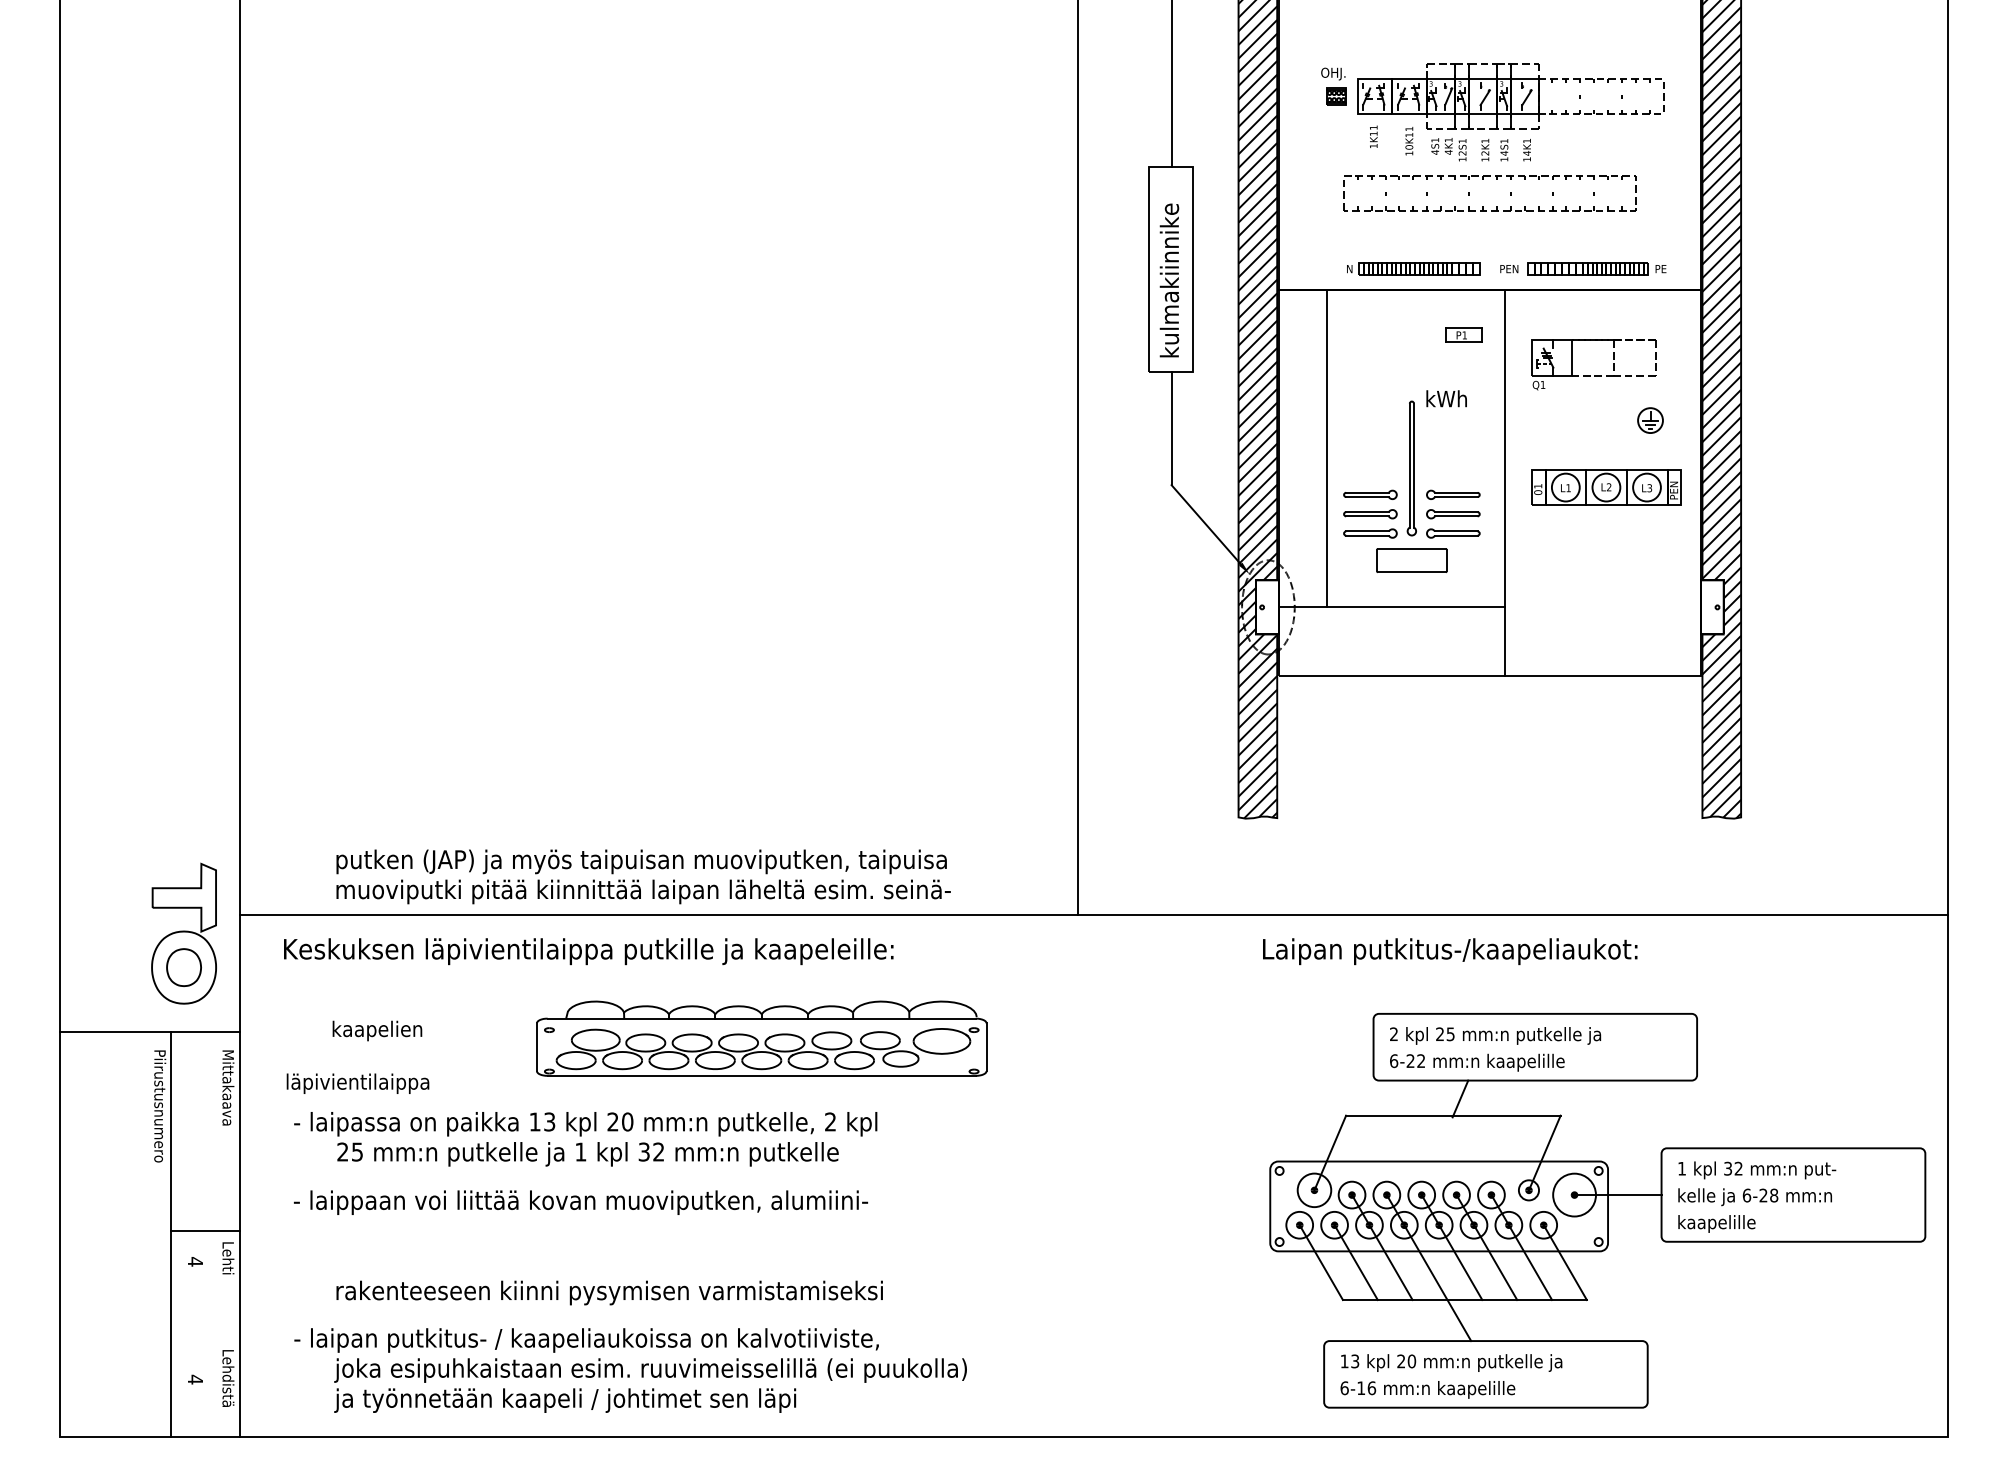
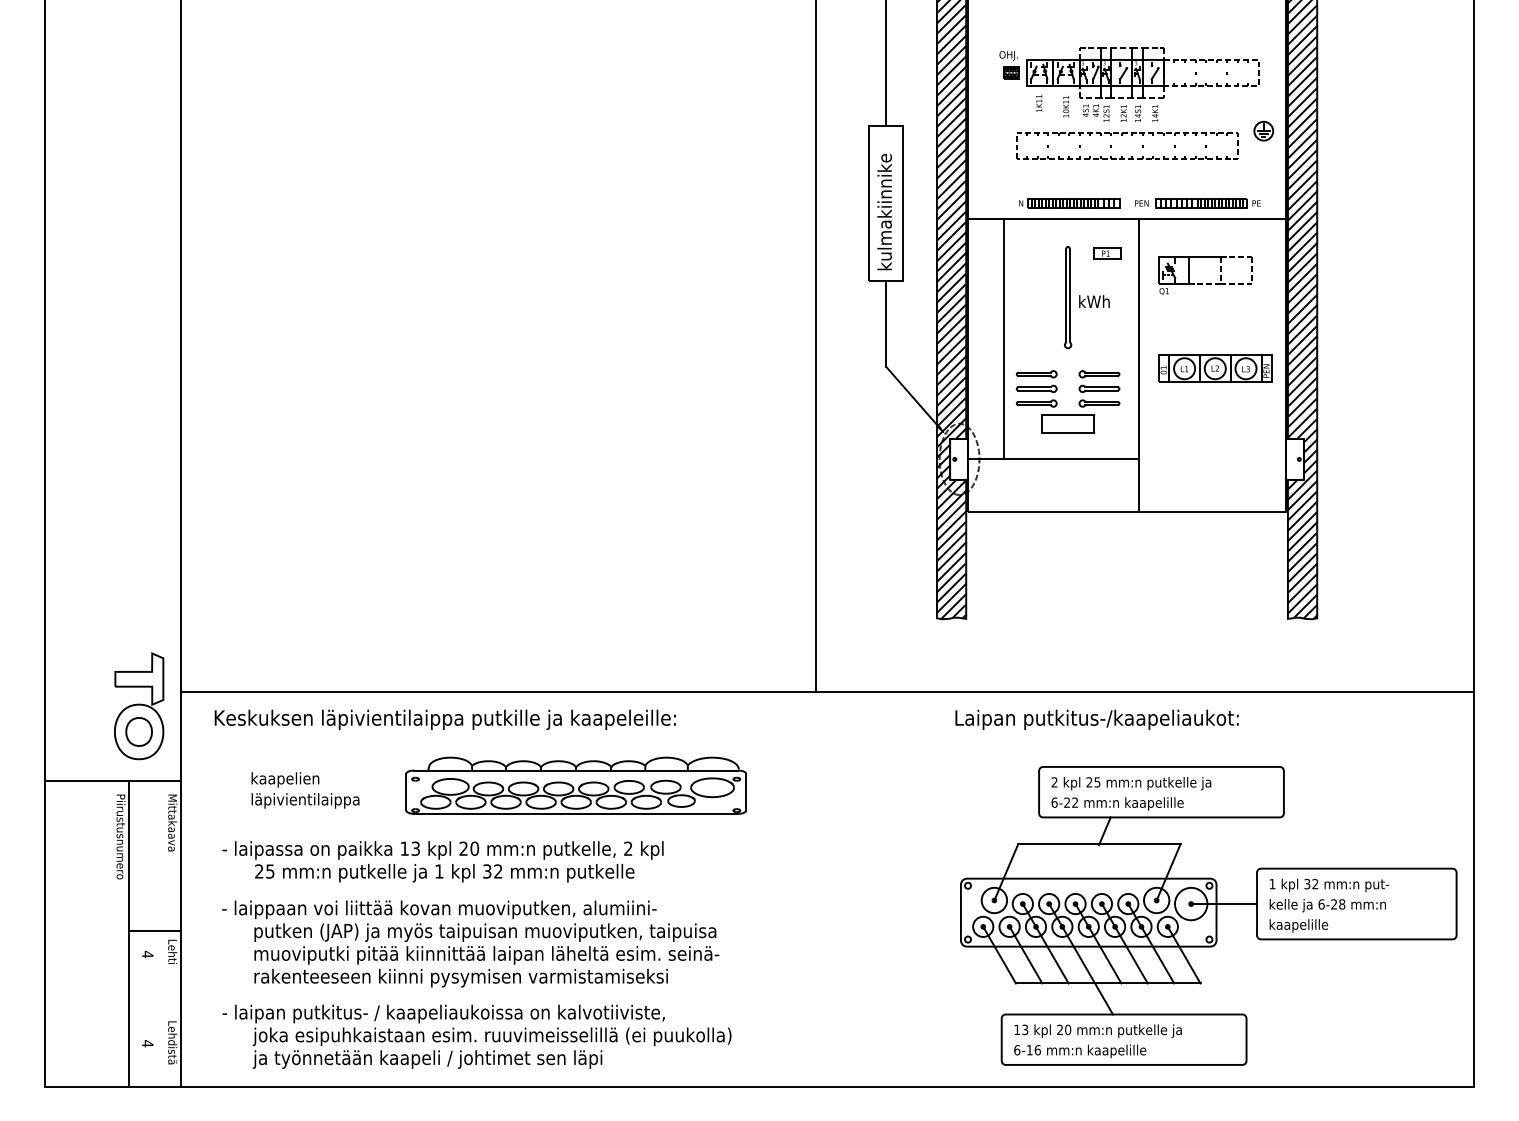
part: (1650, 420) -> (1263, 131), moved
part: (1411, 468) -> (1067, 297), moved
text: (643, 876) -> (486, 943), moved
text: (357, 1083) -> (305, 800), moved
circle: (1528, 1190) -> (1156, 900), size x1.67

